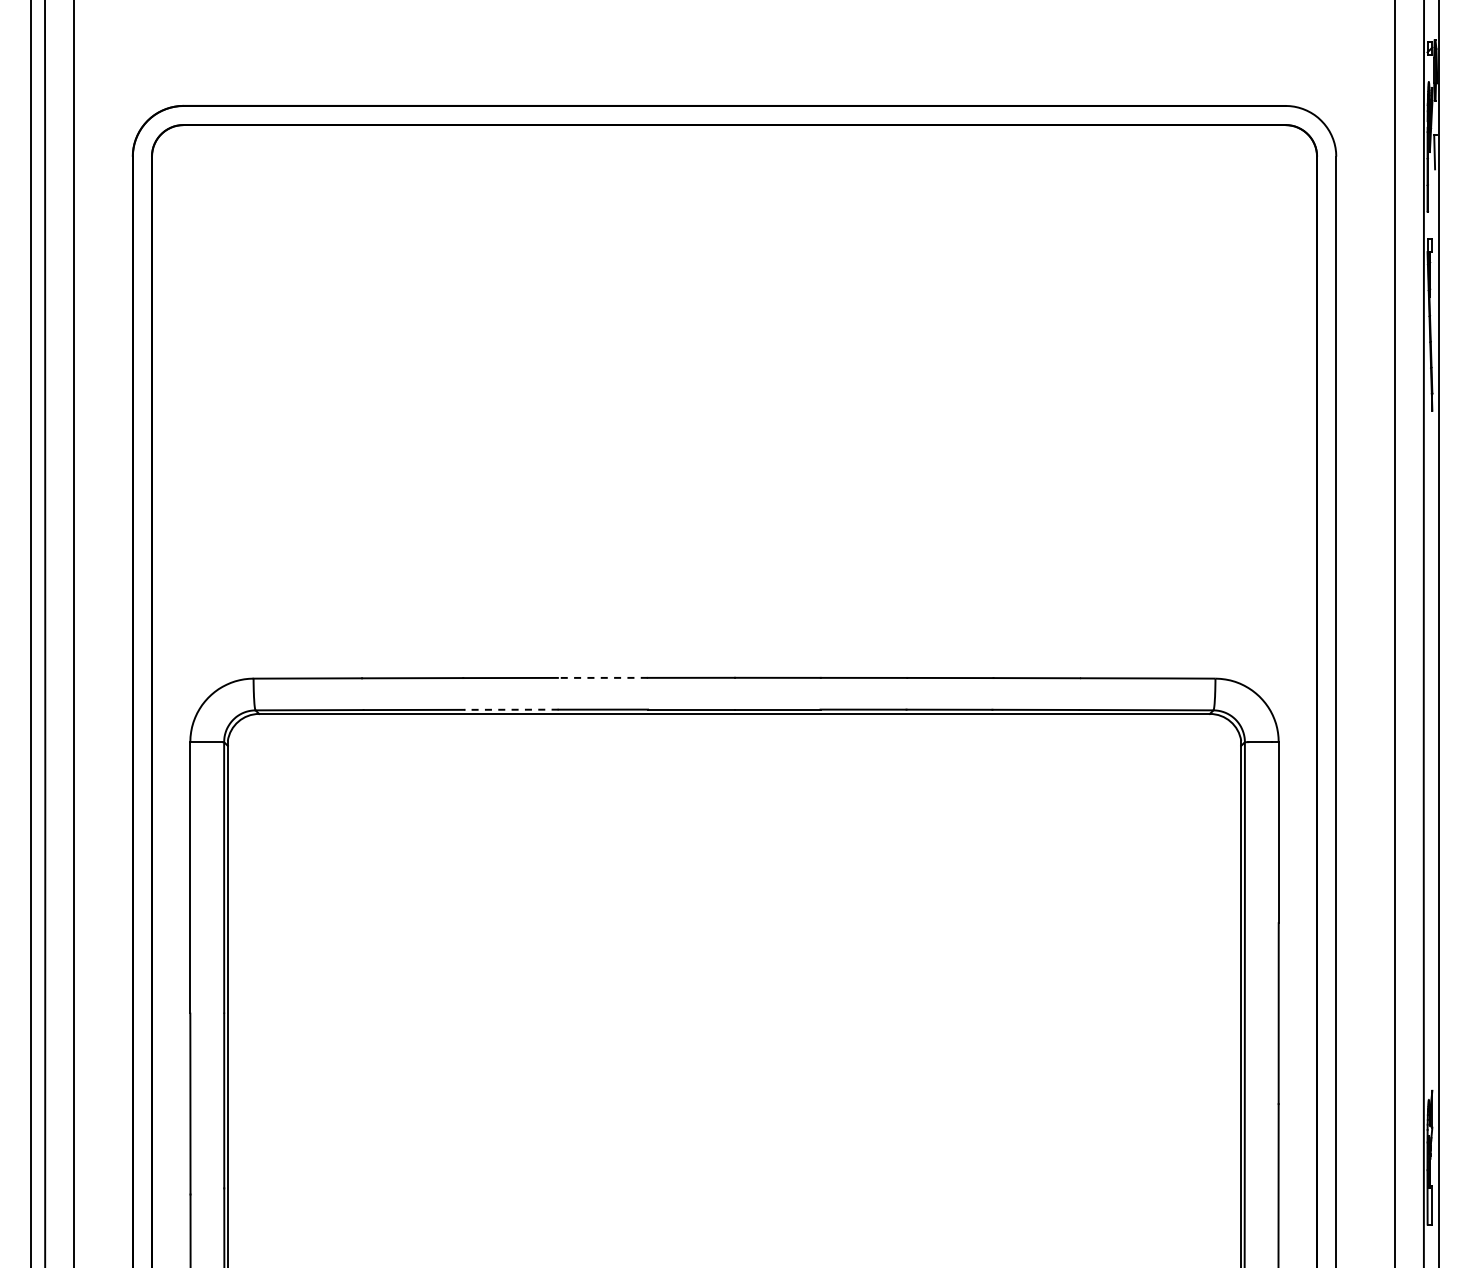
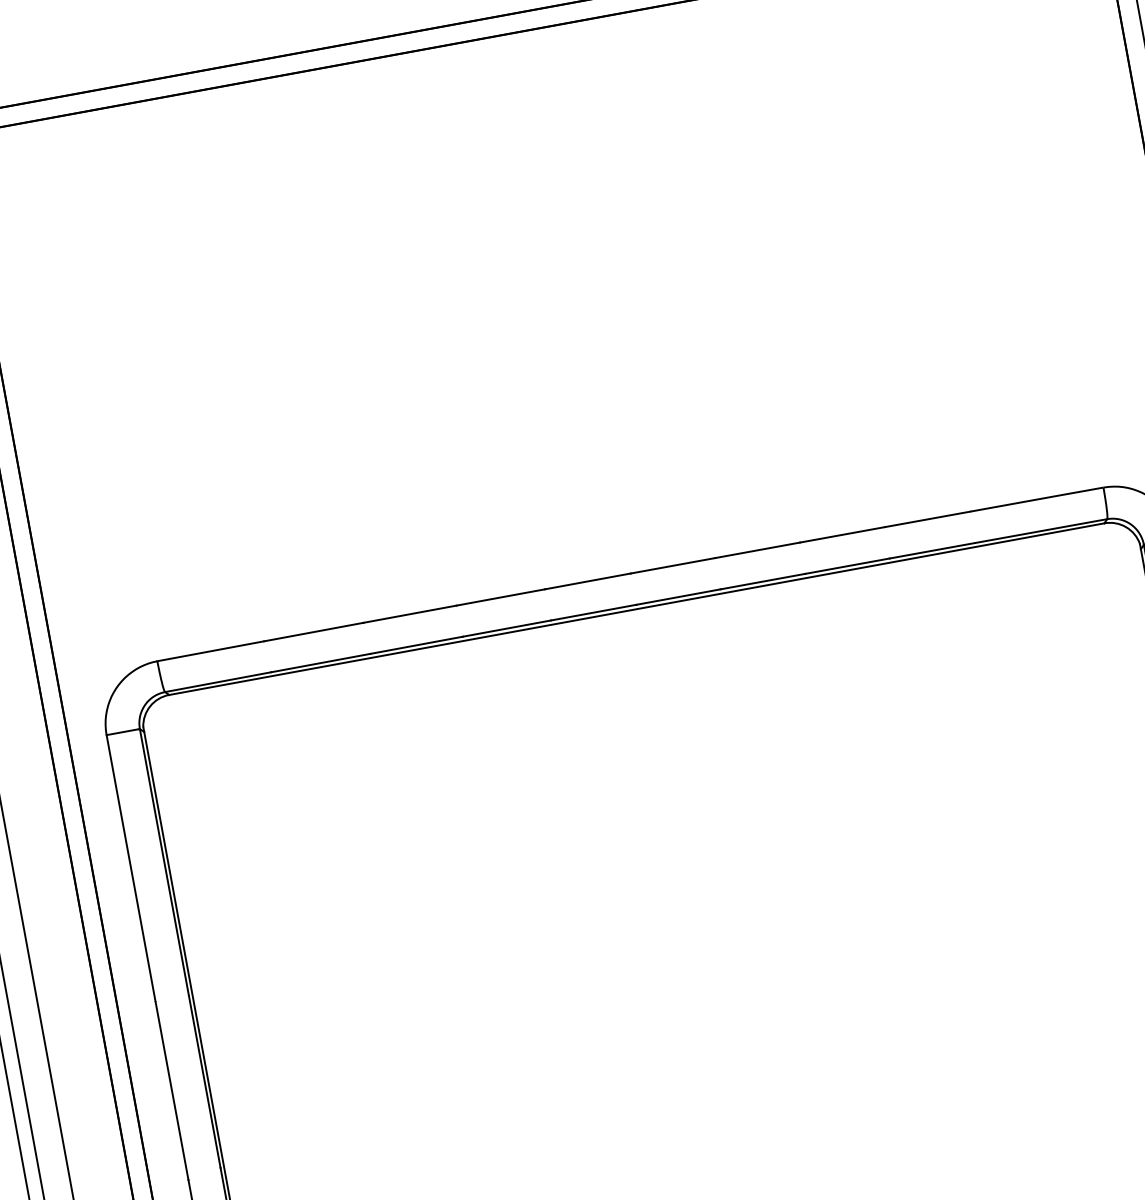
line: (602, 677) -> (500, 597), dashed -> solid
line: (511, 709) -> (416, 645), dashed -> solid

